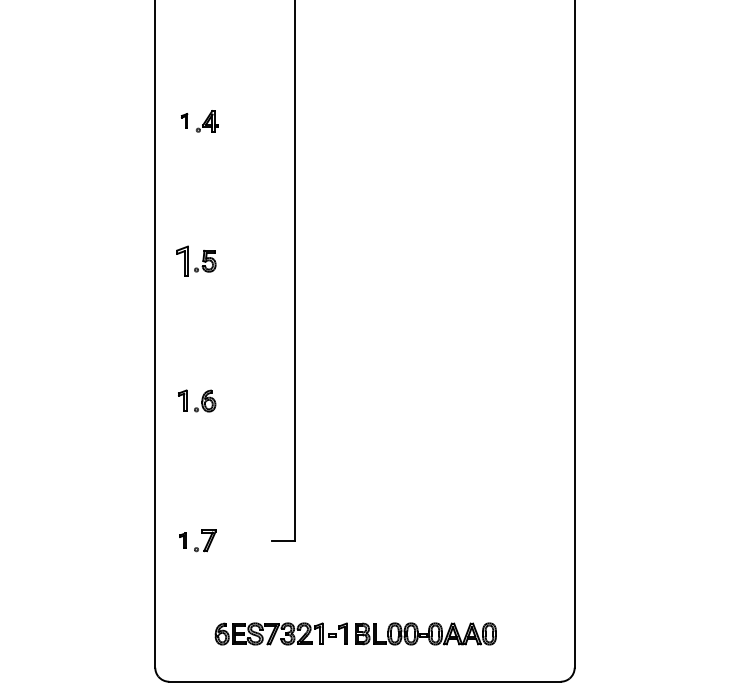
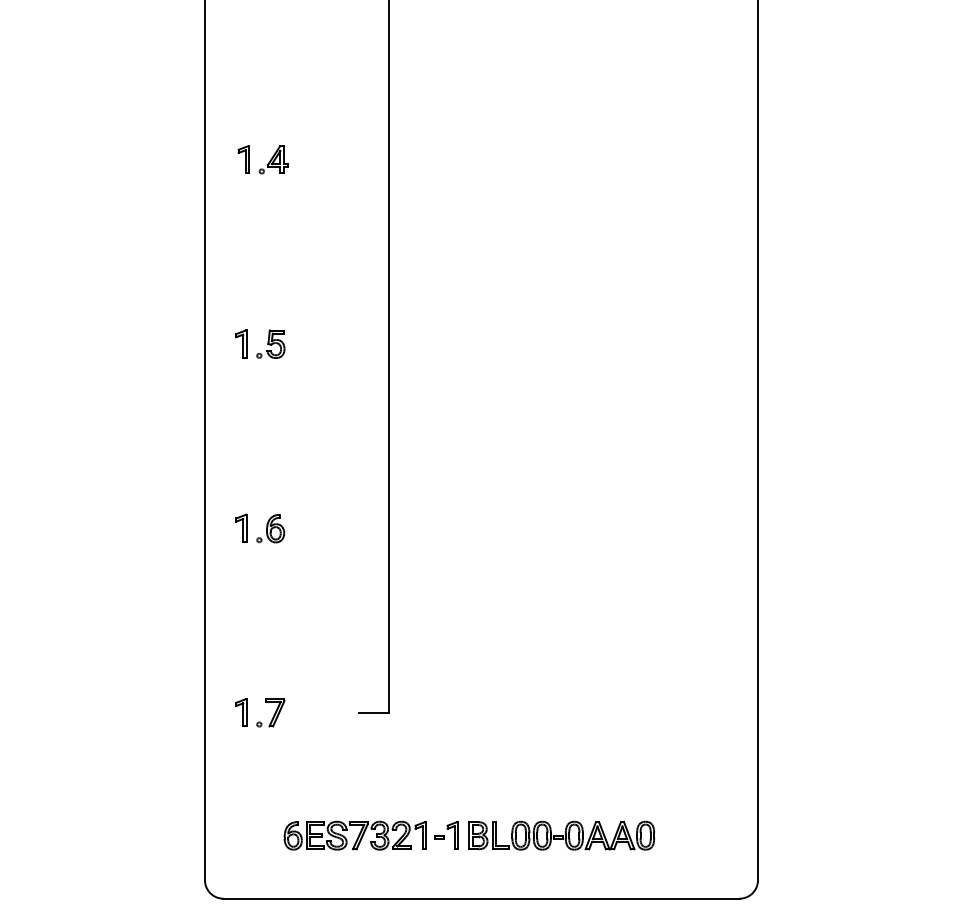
part: (184, 121) -> (243, 159), size x1.43
part: (182, 260) -> (241, 343), size x0.71
part: (182, 540) -> (241, 712), size x1.43

